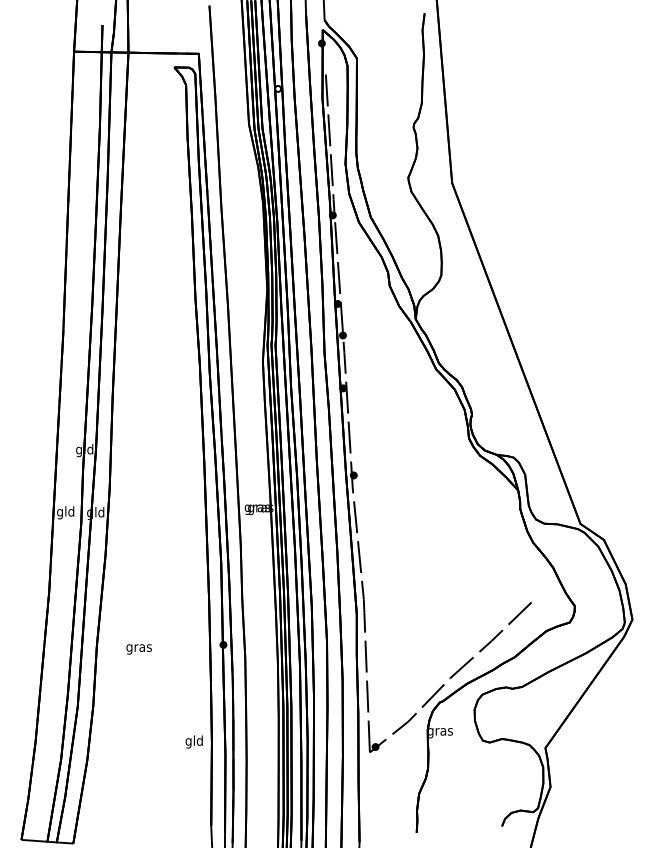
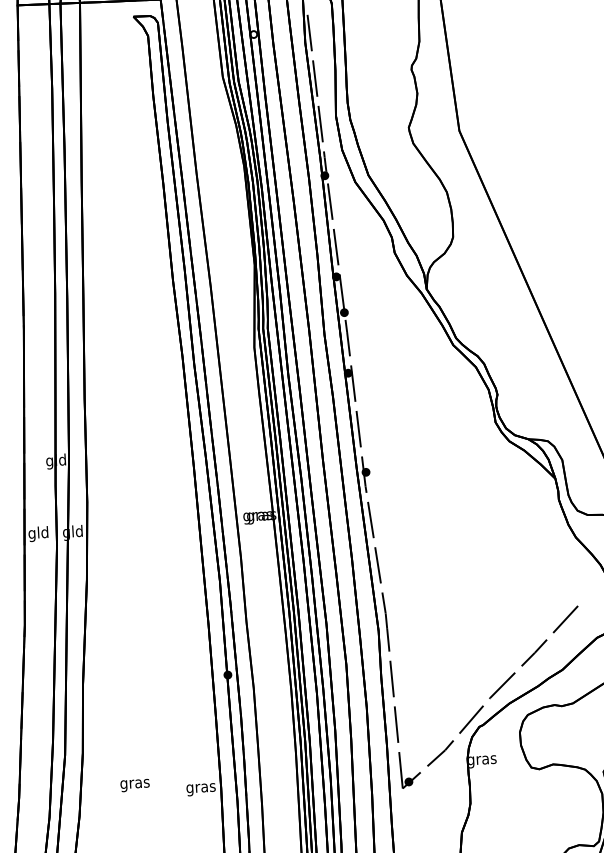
text: (138, 649) -> (134, 785), moved
text: (194, 741) -> (201, 787), gld -> gras

